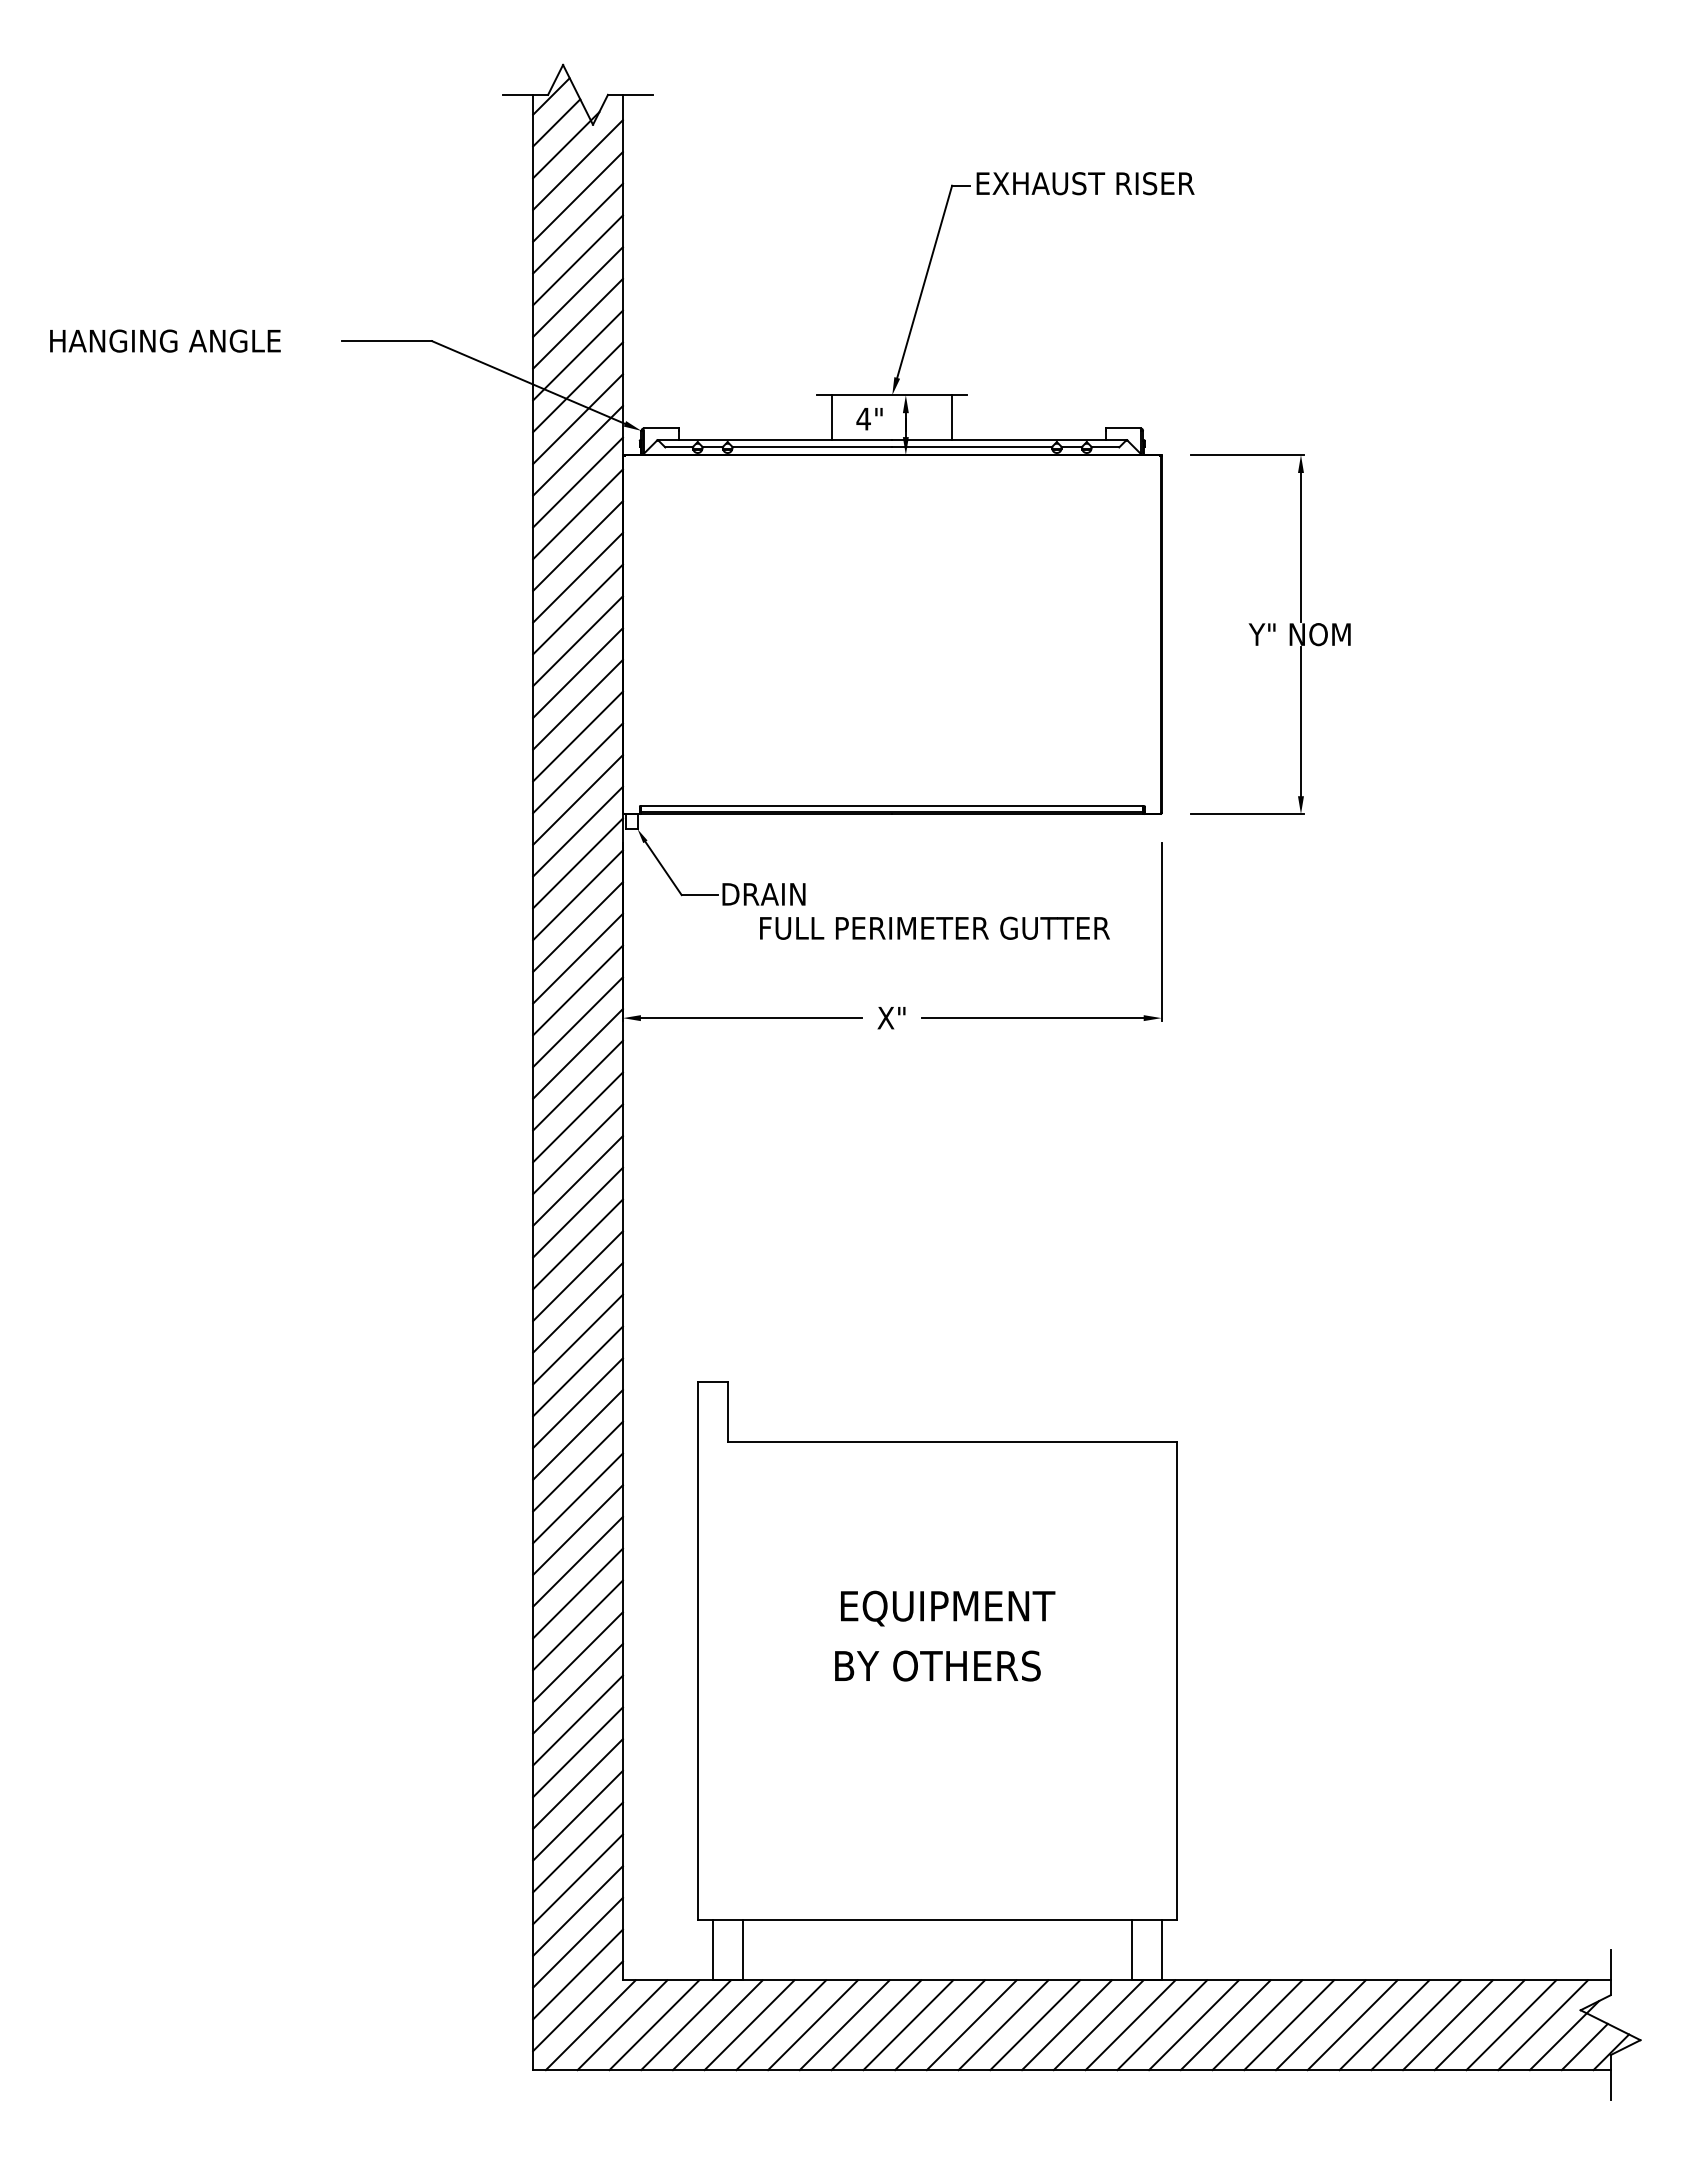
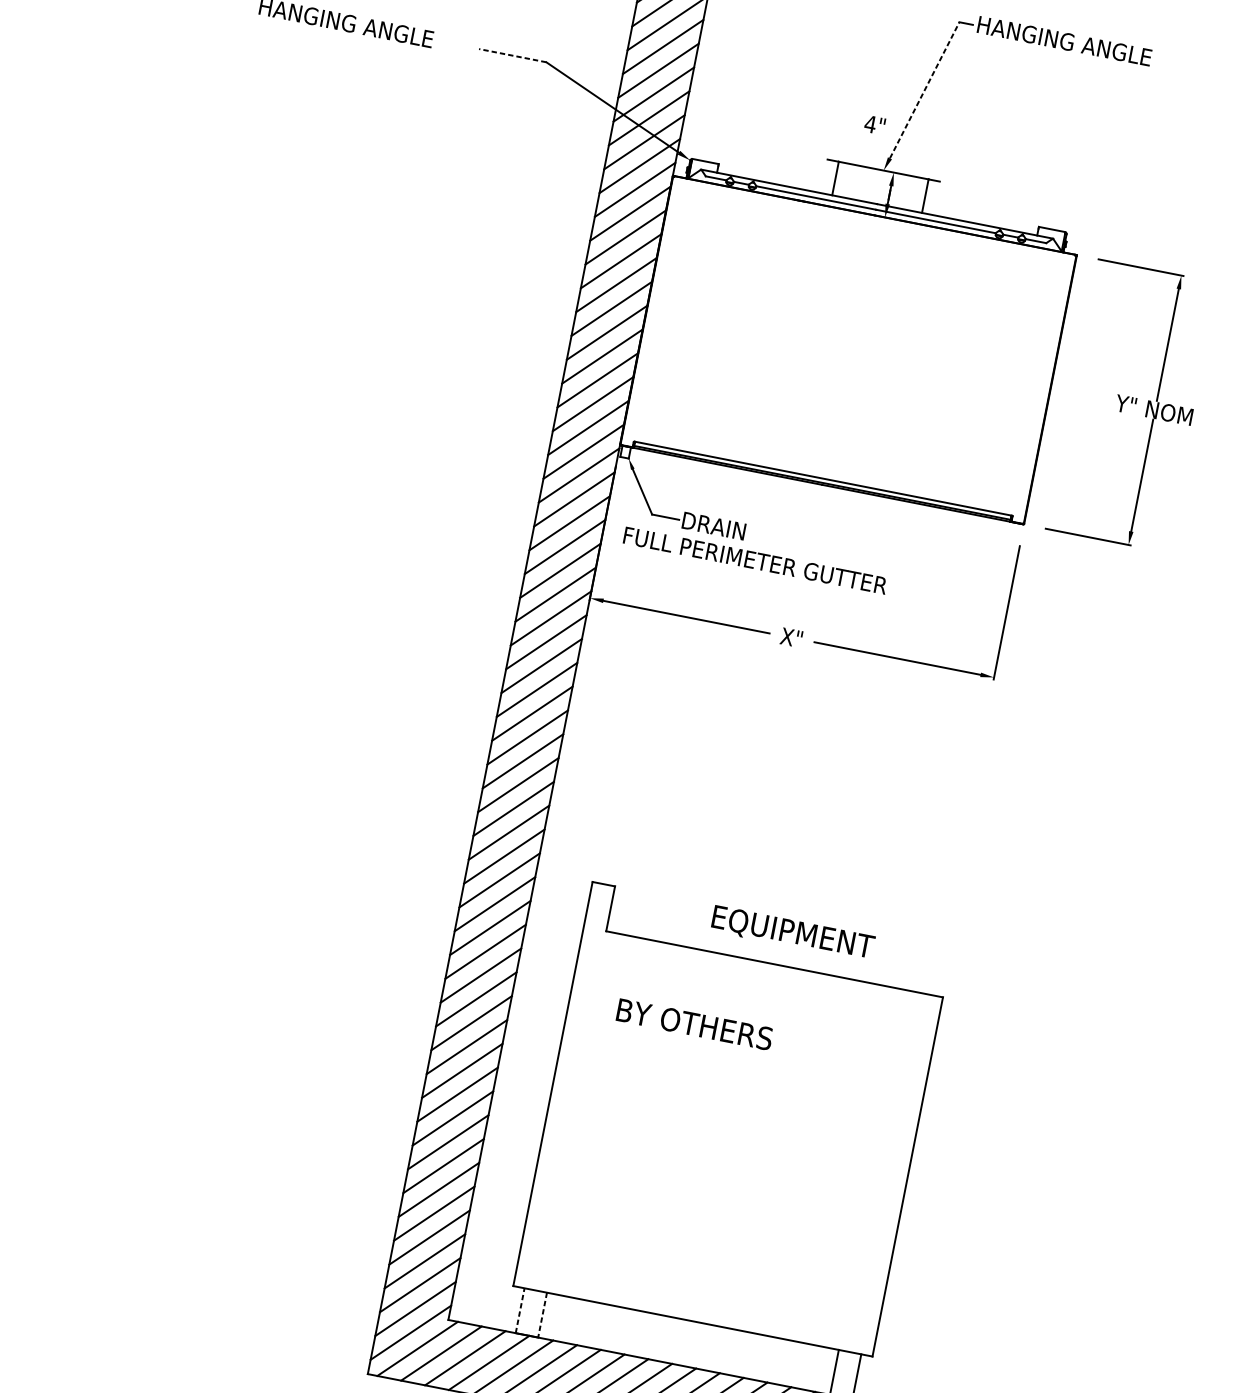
text: (1093, 183) -> (1065, 41), EXHAUST RISER -> HANGING ANGLE
line: (924, 281) -> (924, 90), solid -> dashed
line: (387, 341) -> (512, 56), solid -> dashed
text: (869, 419) -> (874, 125), moved
text: (934, 927) -> (755, 560), moved
text: (948, 1608) -> (793, 933), moved
text: (937, 1665) -> (694, 1024), moved
line: (712, 1950) -> (519, 1310), solid -> dashed
line: (742, 1950) -> (542, 1315), solid -> dashed

